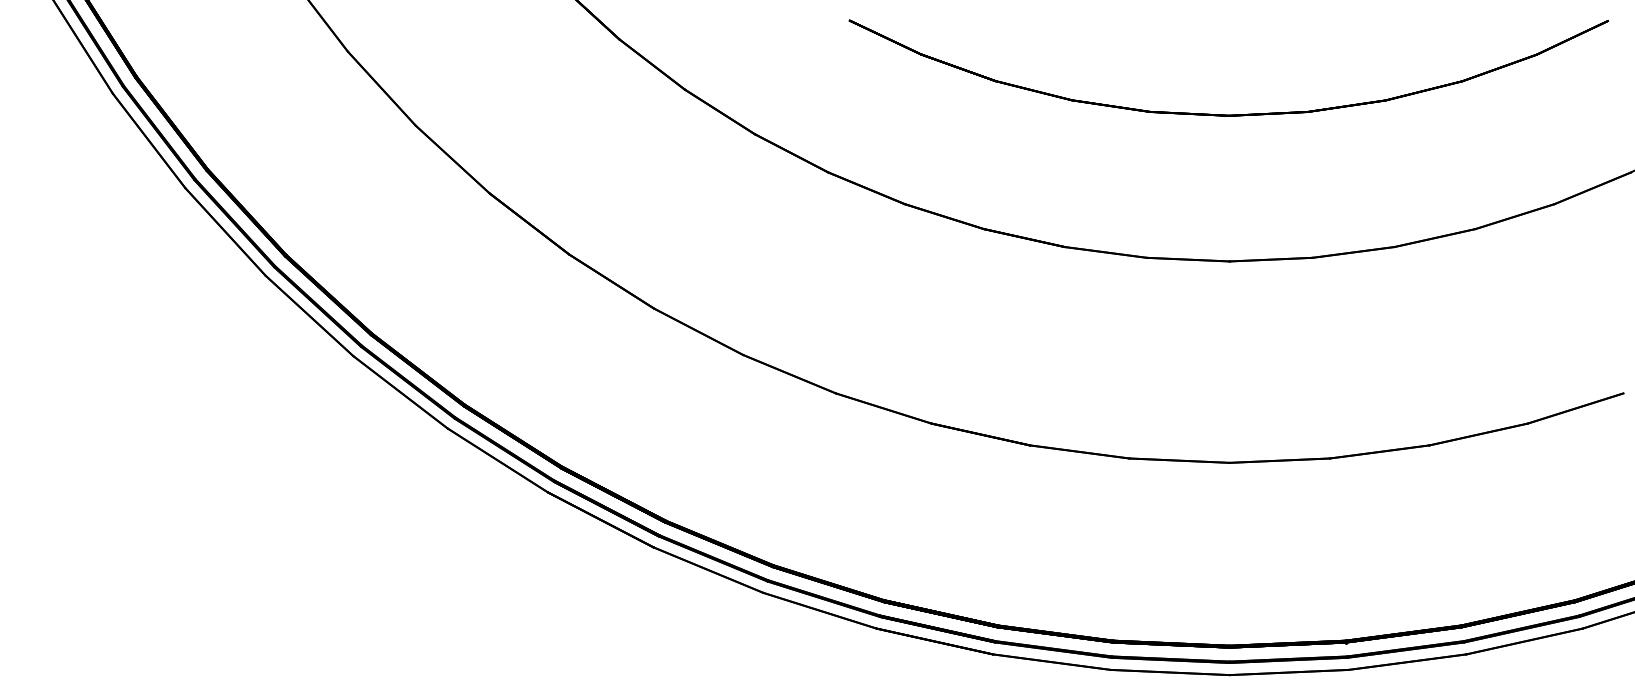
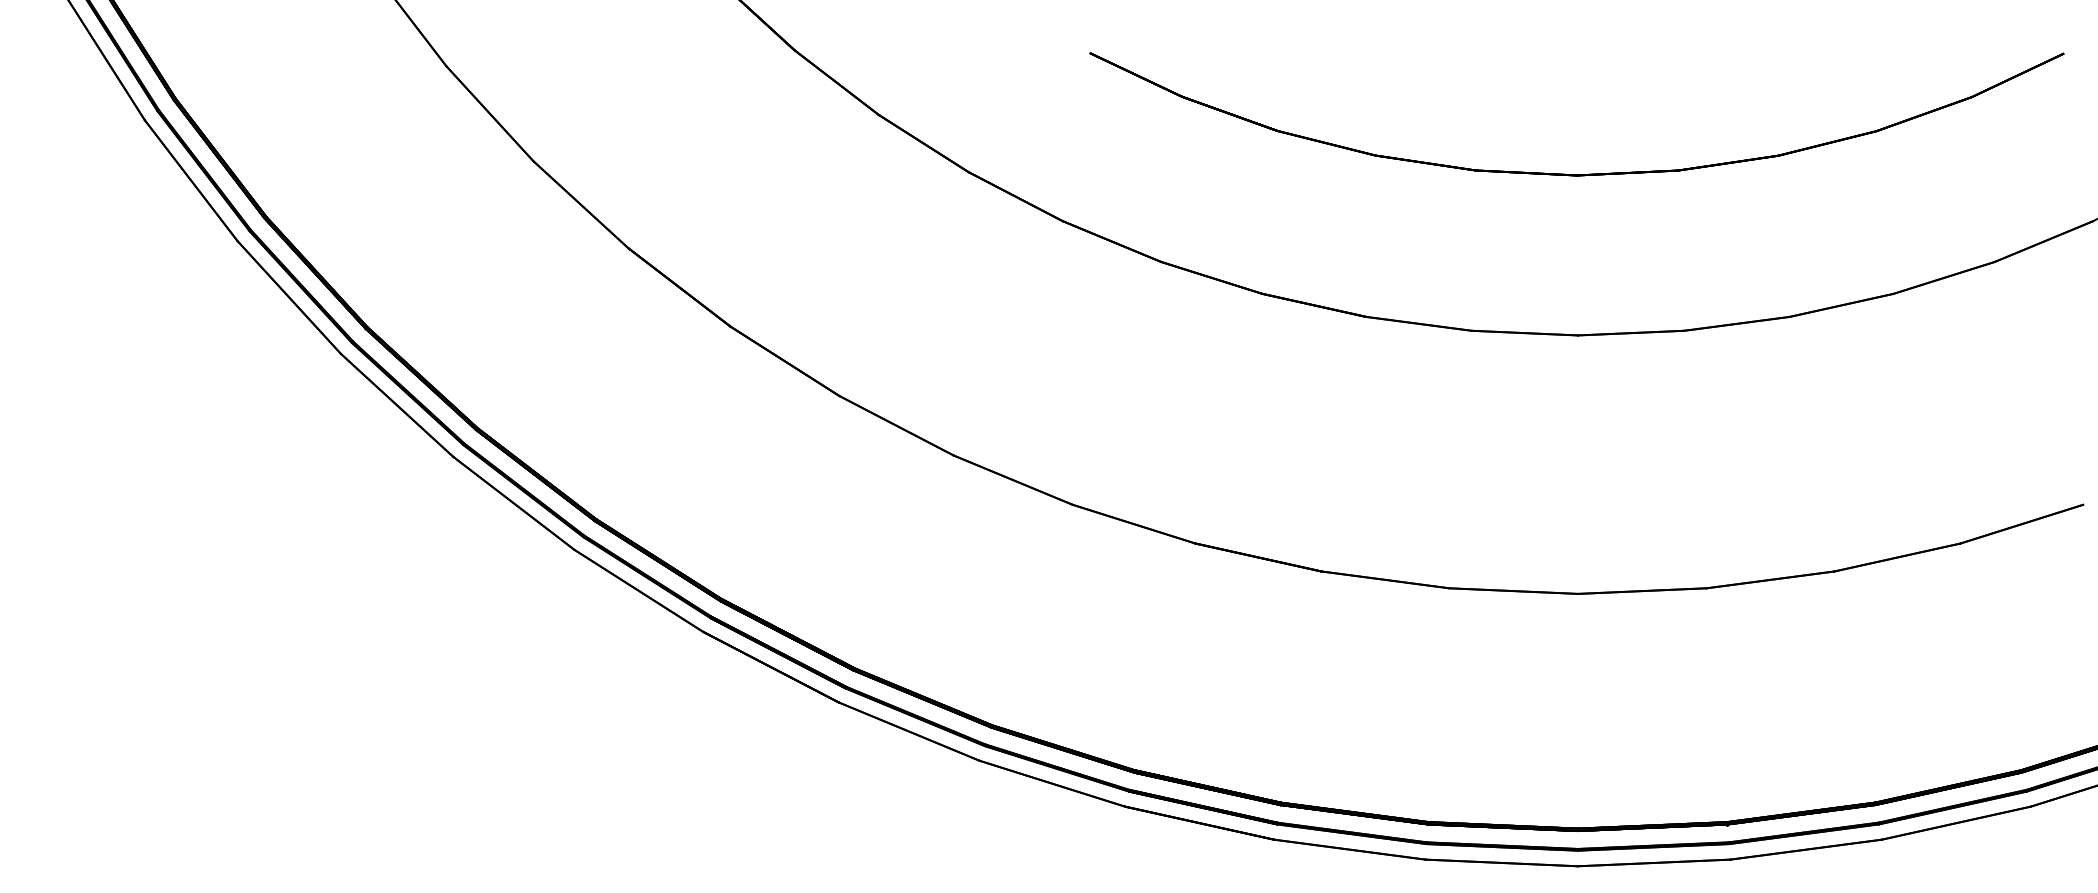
part: (1228, 114) -> (1576, 173), moved

